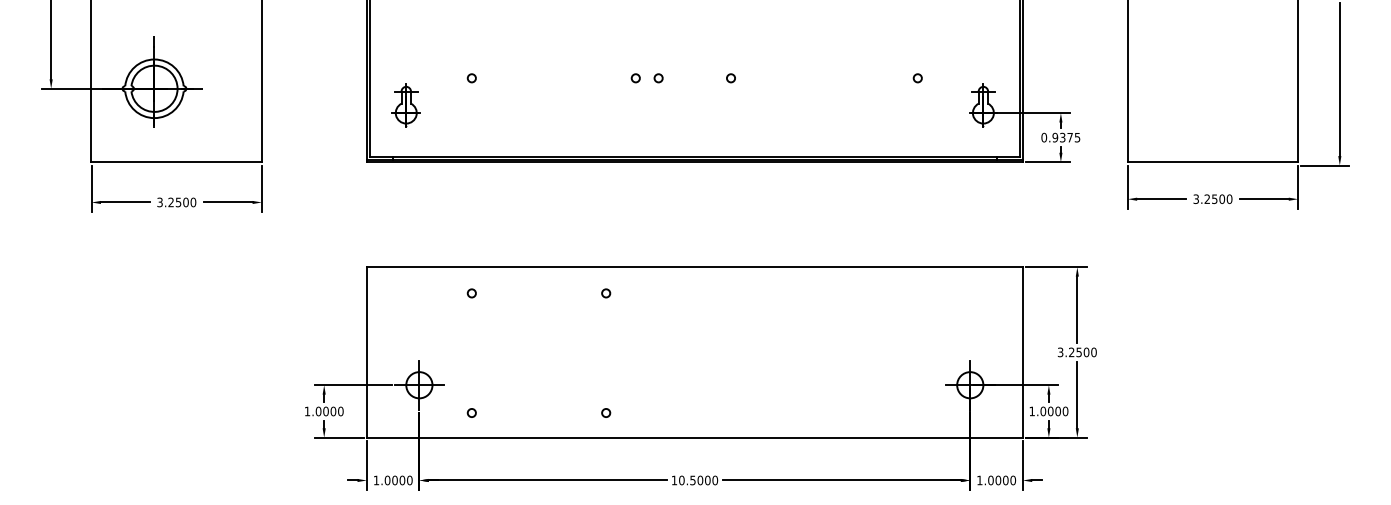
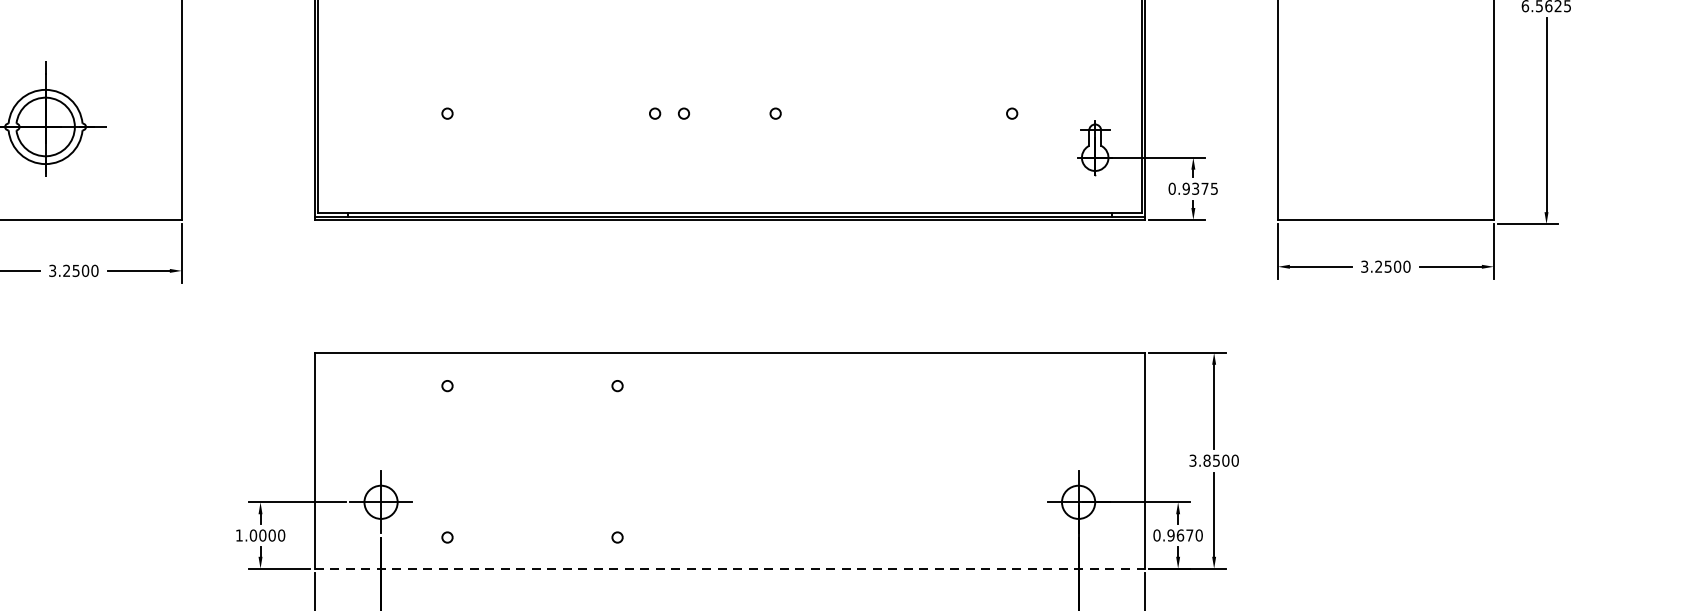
part: (405, 105) -> (363, 148), removed
text: (1071, 352) -> (1206, 460), 3.2500 -> 3.8500
text: (1044, 411) -> (1172, 535), 1.0000 -> 0.9670
line: (694, 437) -> (729, 568), solid -> dashed

